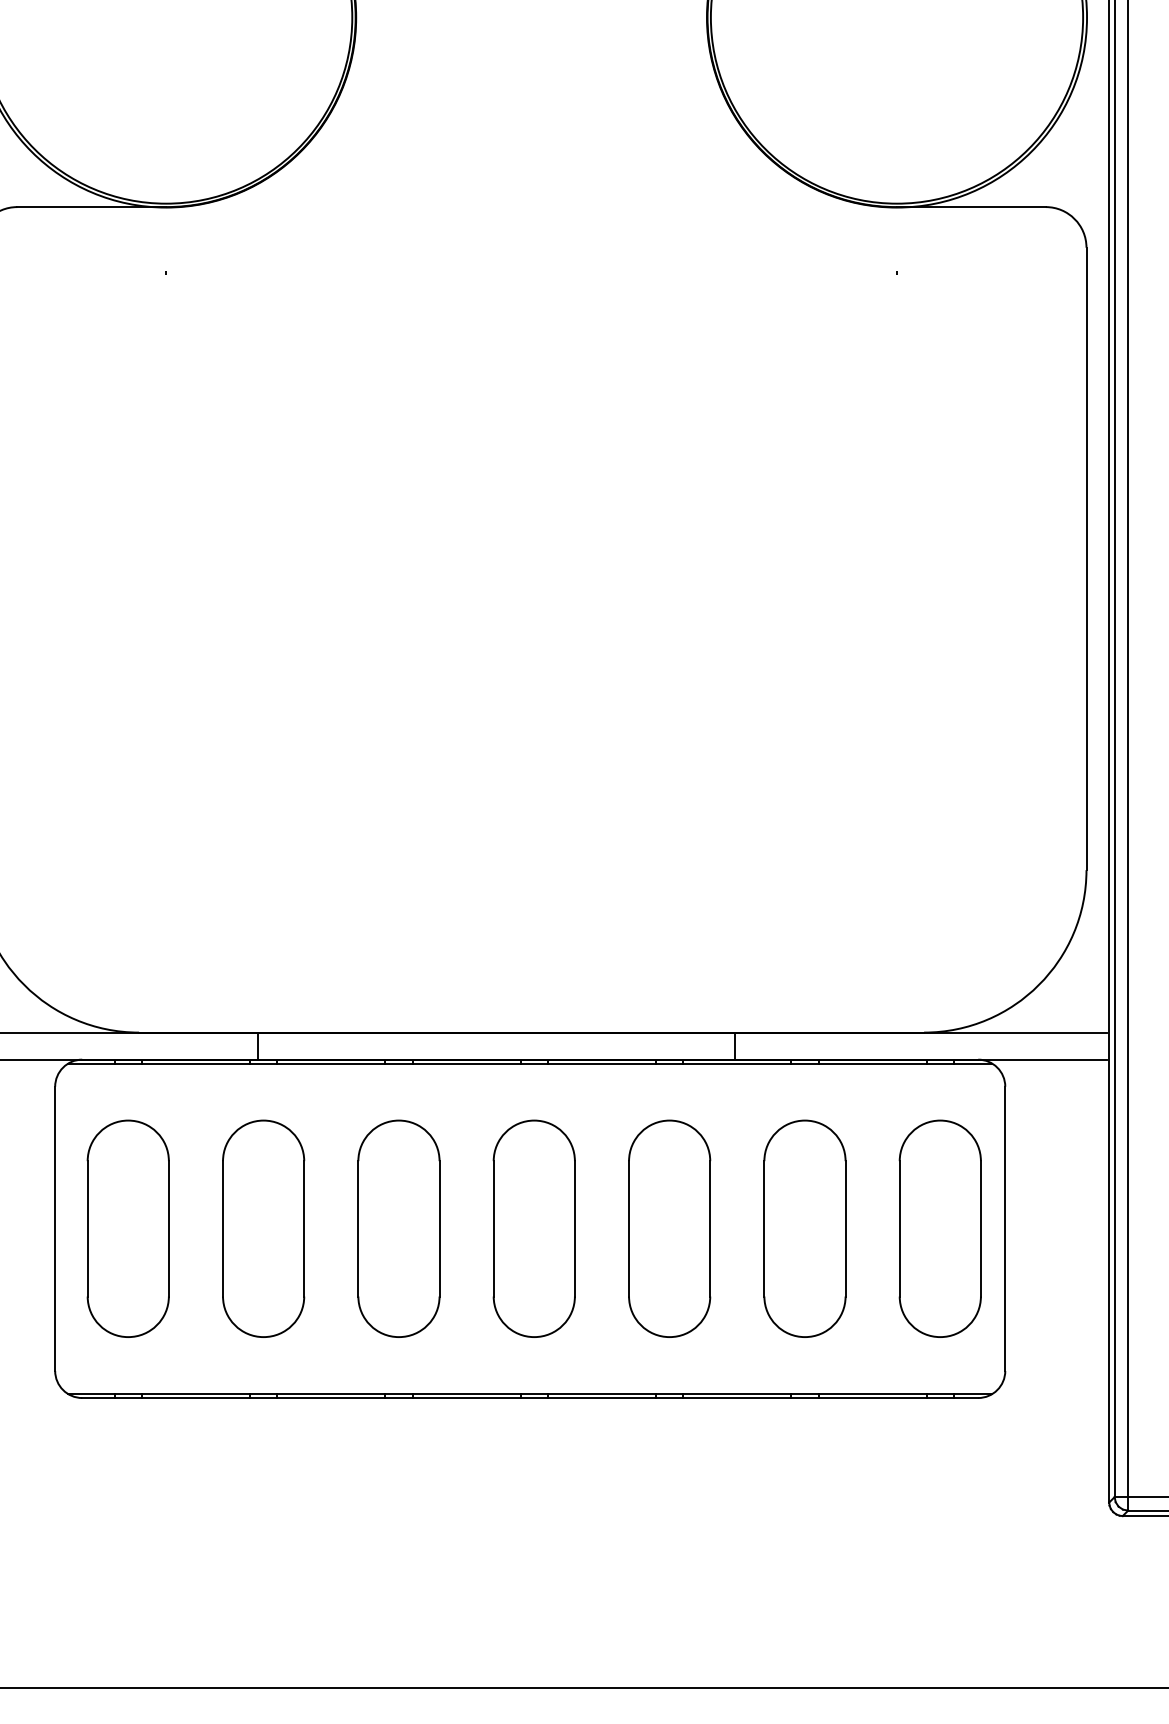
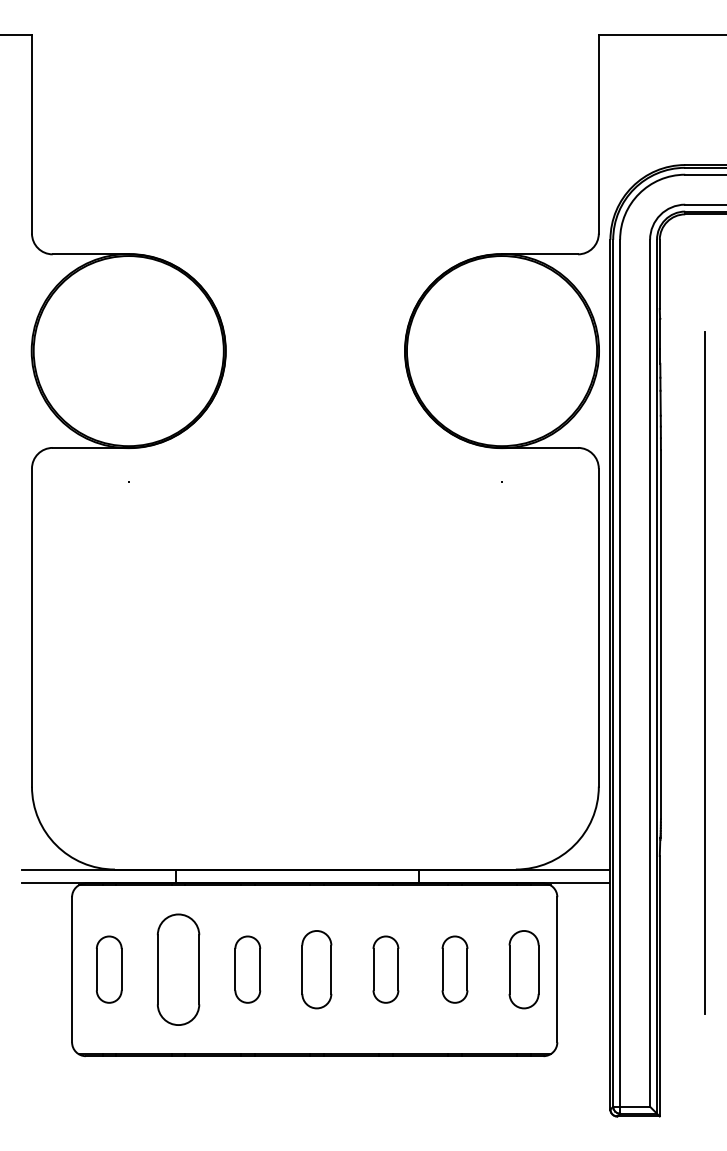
part: (126, 1228) -> (108, 969), size x0.6
part: (398, 1228) -> (247, 969), size x0.6
part: (533, 1228) -> (316, 969), size x0.7
part: (668, 1228) -> (385, 969), size x0.6
part: (803, 1228) -> (454, 969), size x0.6
part: (939, 1228) -> (523, 969), size x0.7

